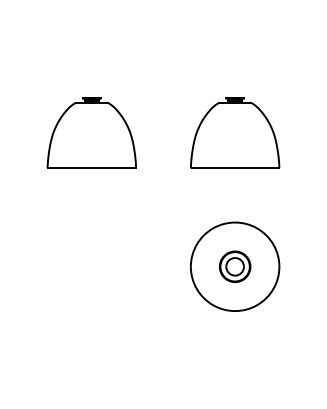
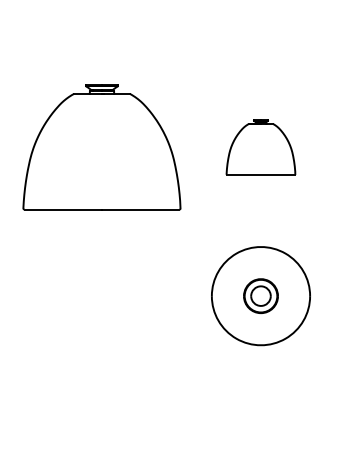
part: (91, 132) -> (101, 147), size x1.6
part: (234, 132) -> (260, 147), size x0.7

